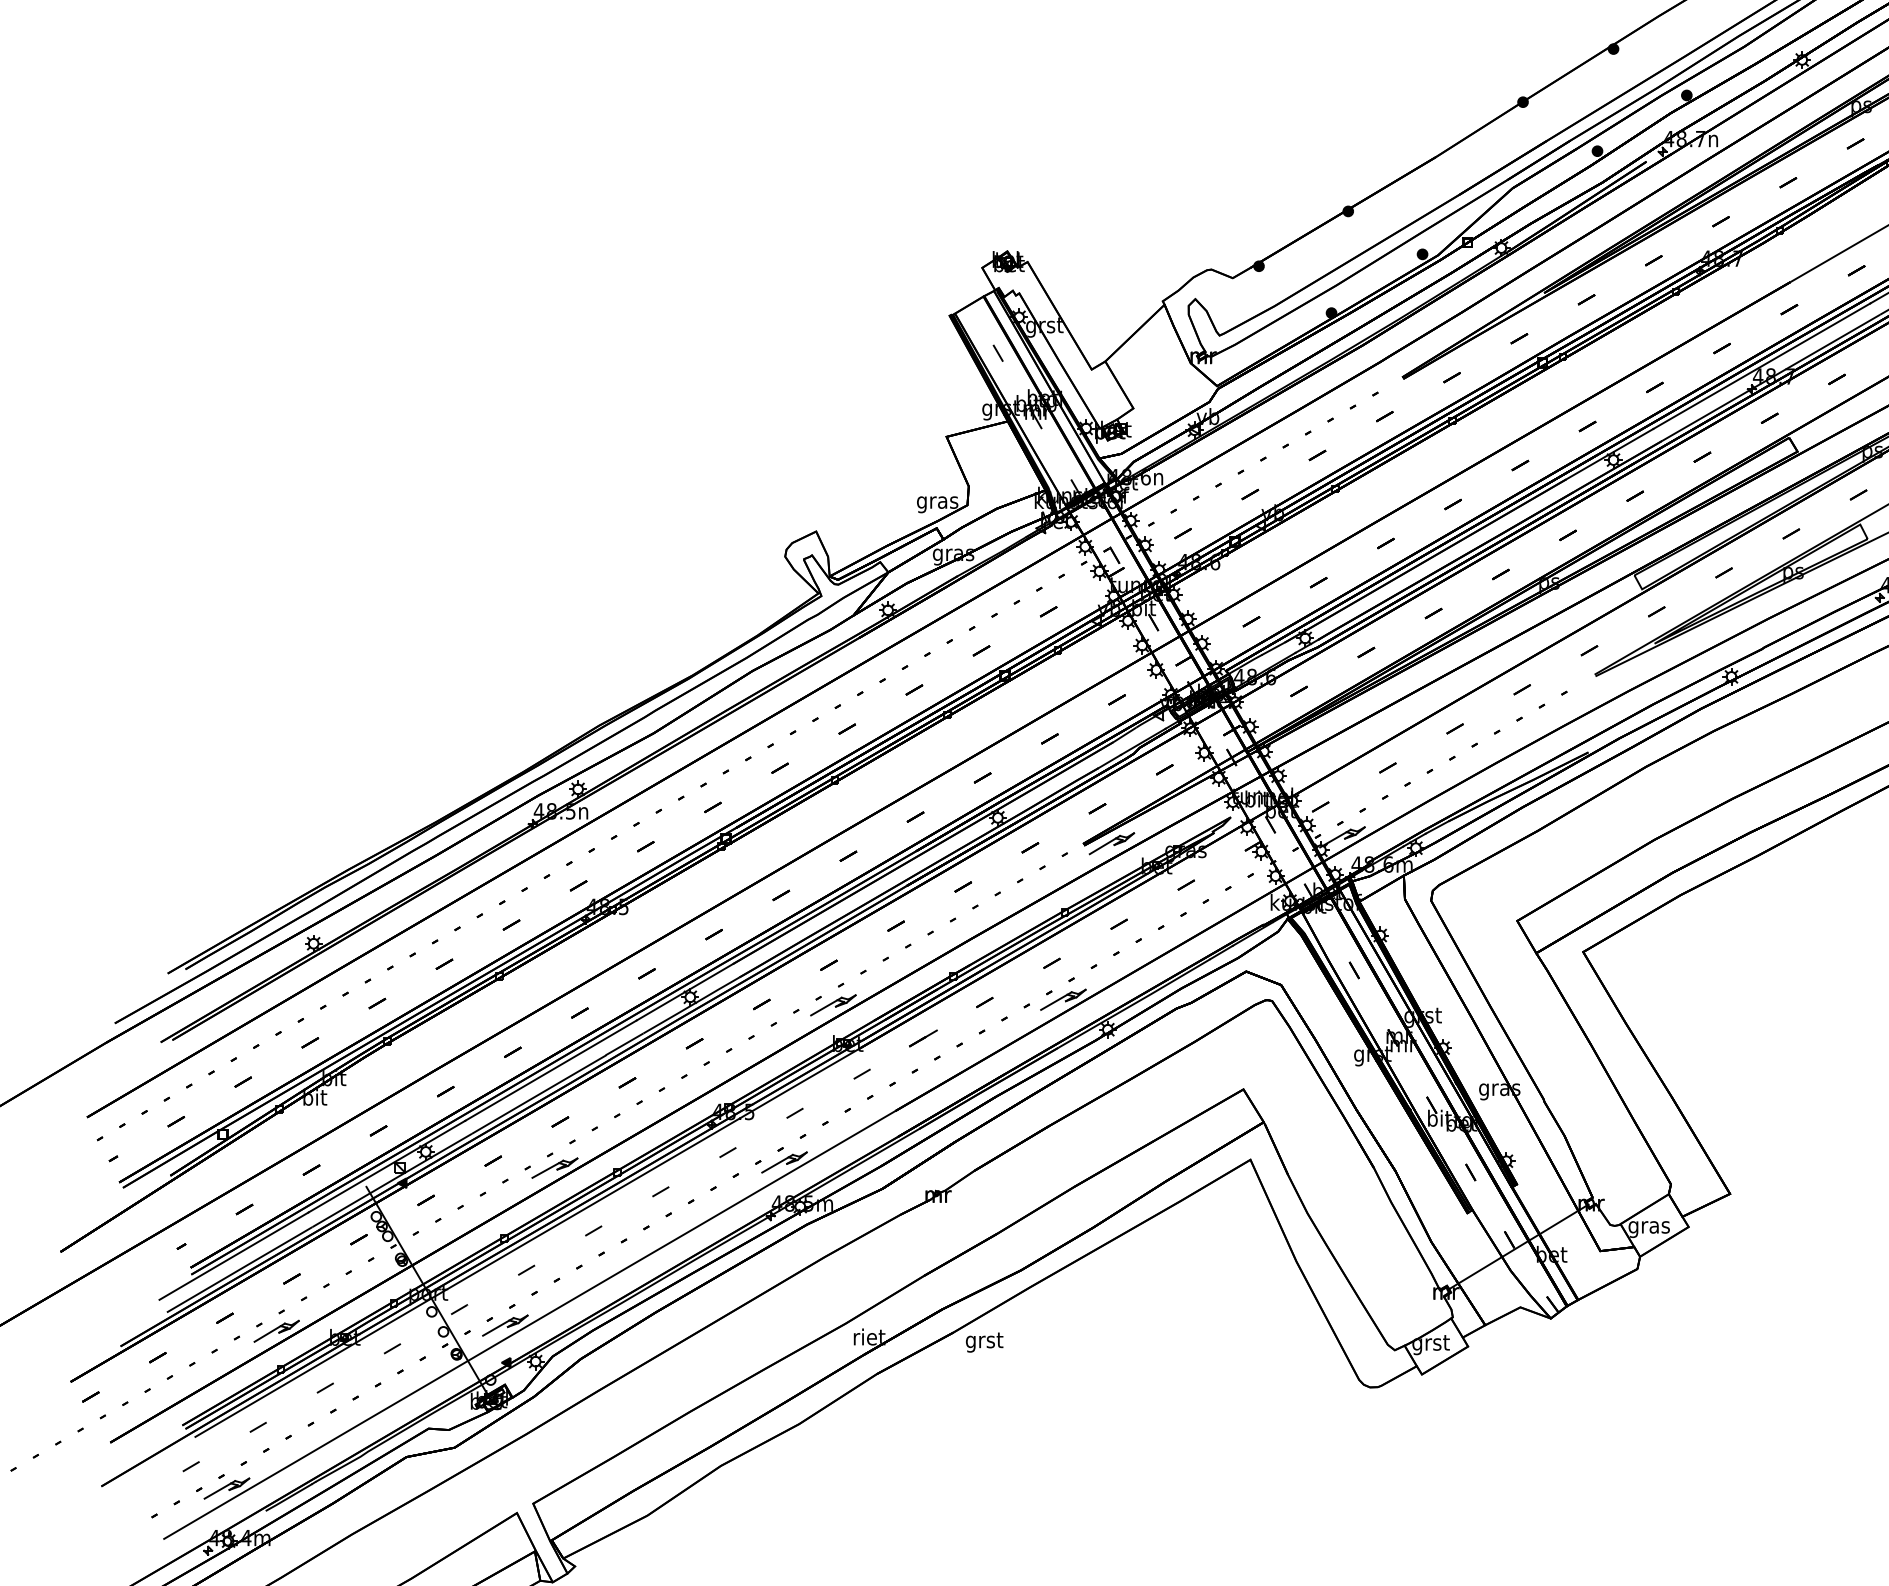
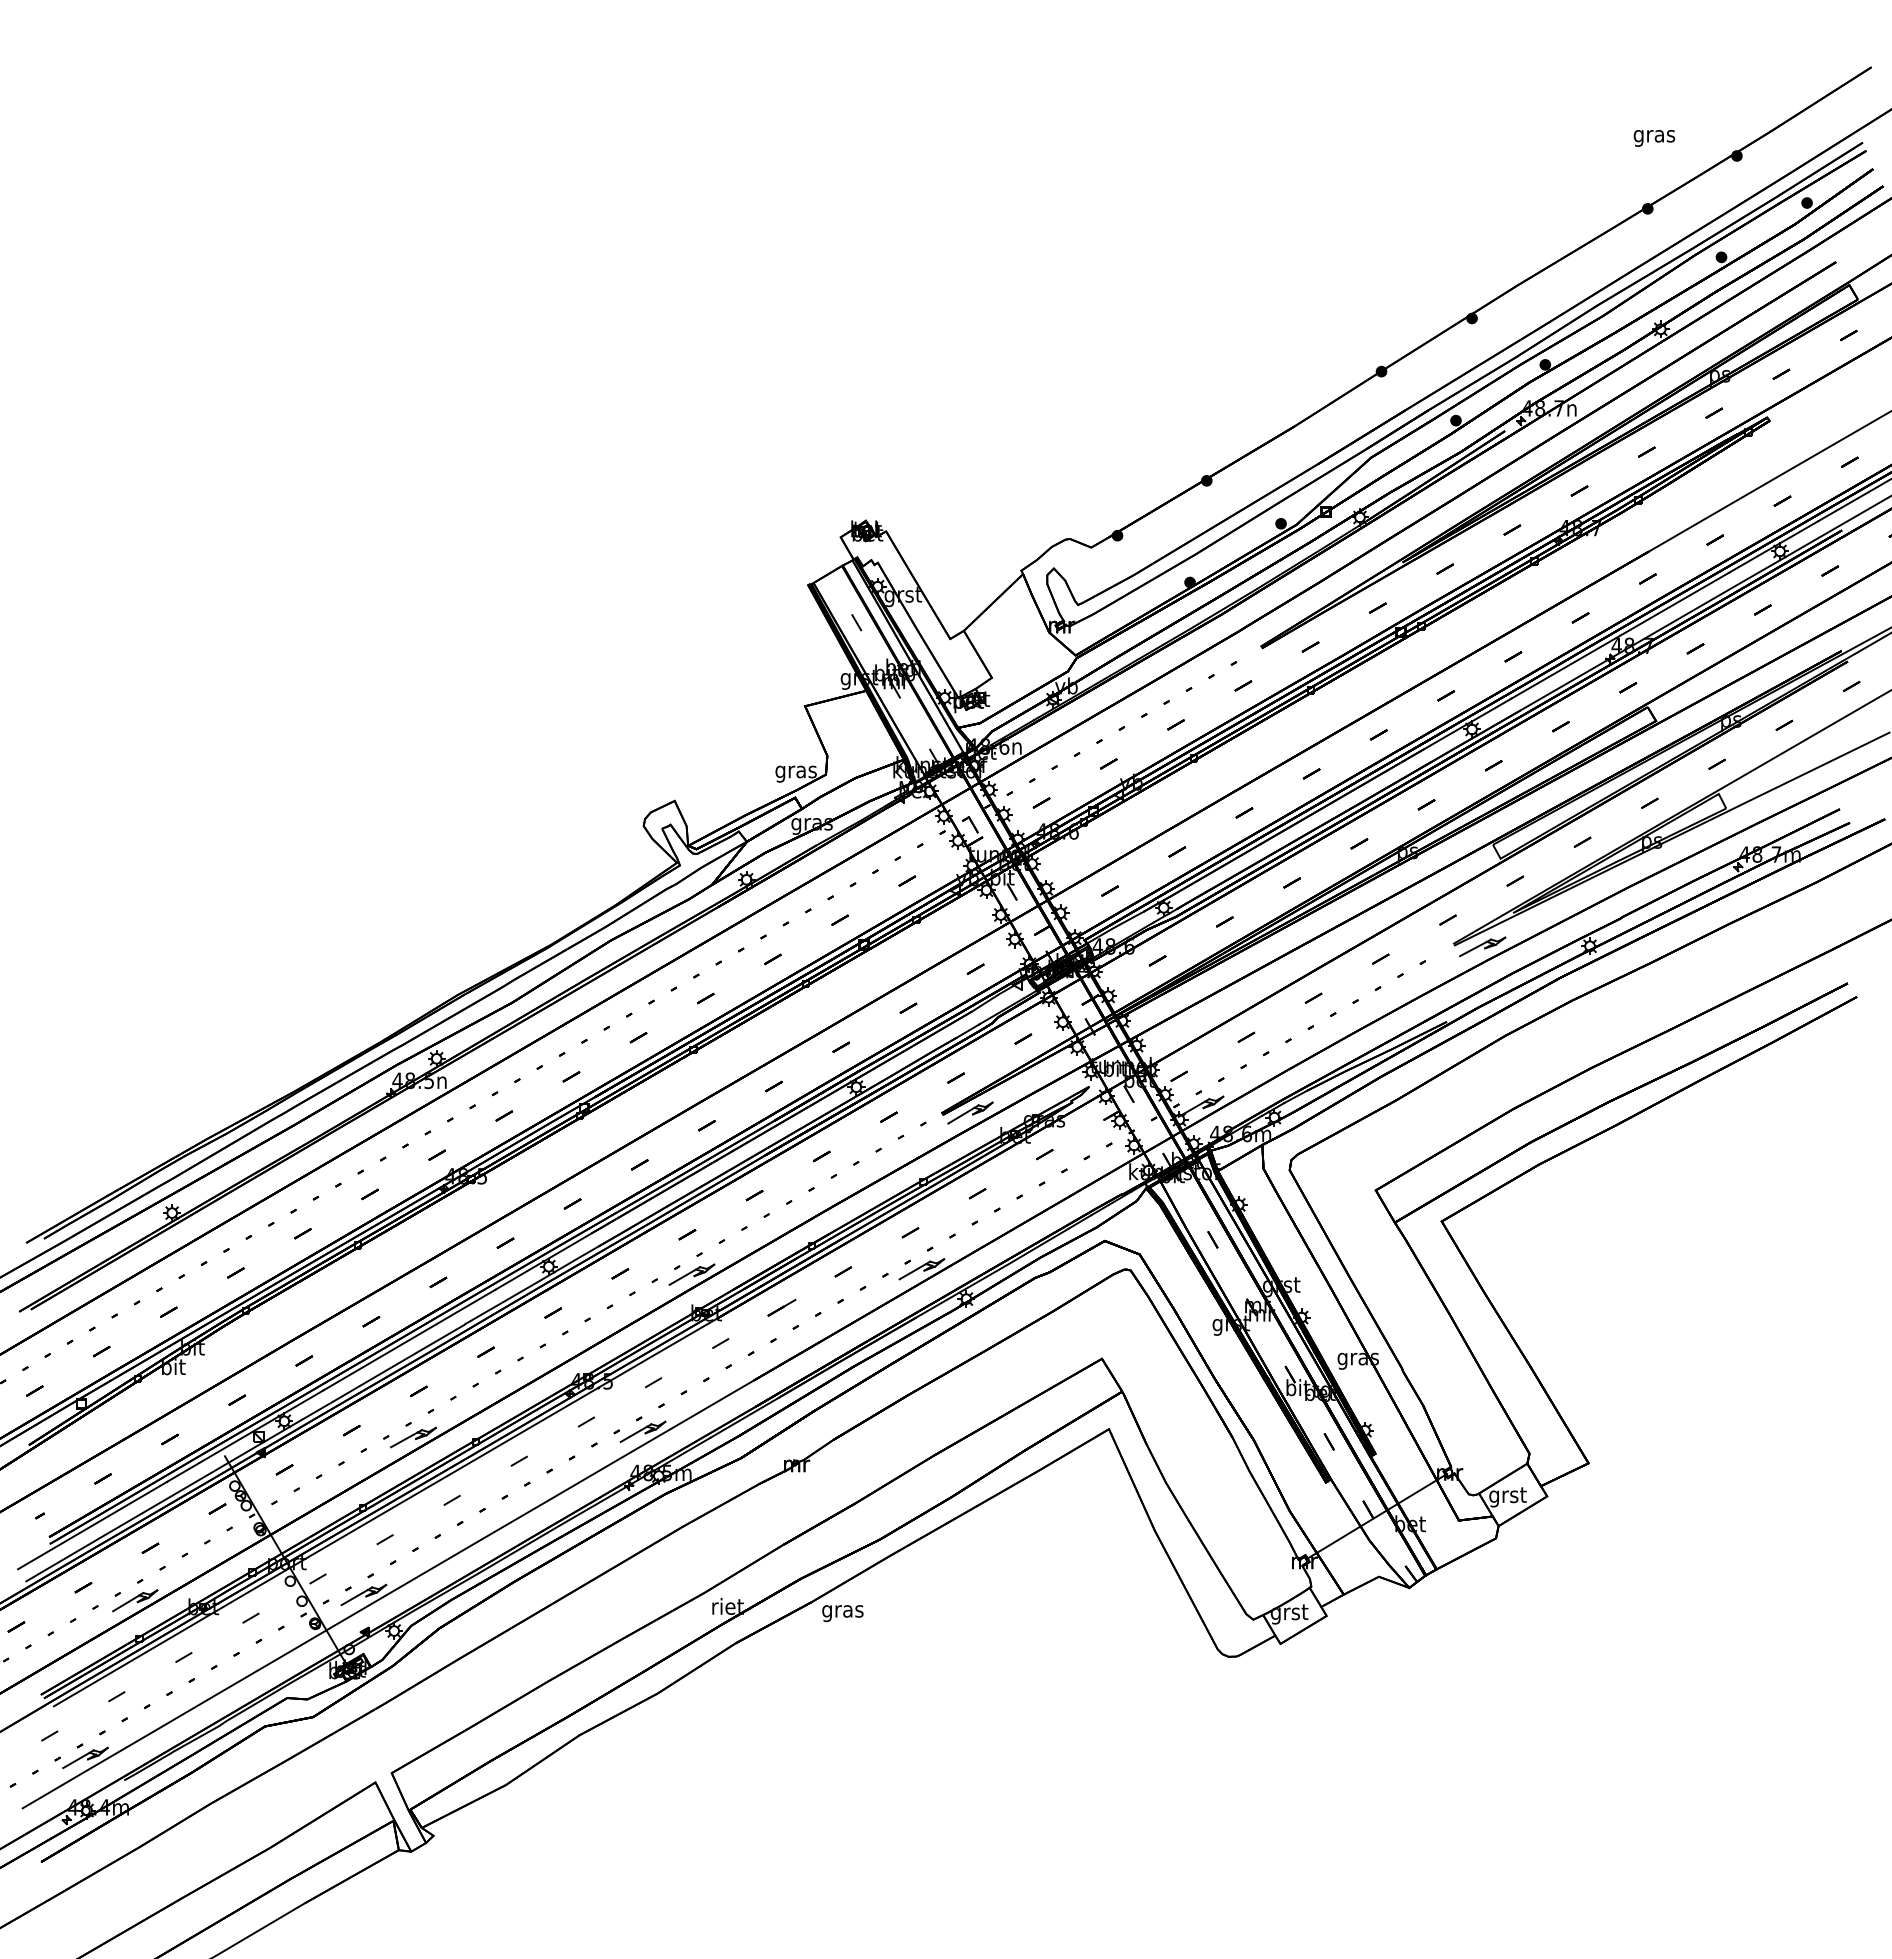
part: (1623, 677) -> (1482, 946), added
text: (1648, 1228) -> (1507, 1497), gras -> grst
text: (983, 1343) -> (842, 1612), grst -> gras

